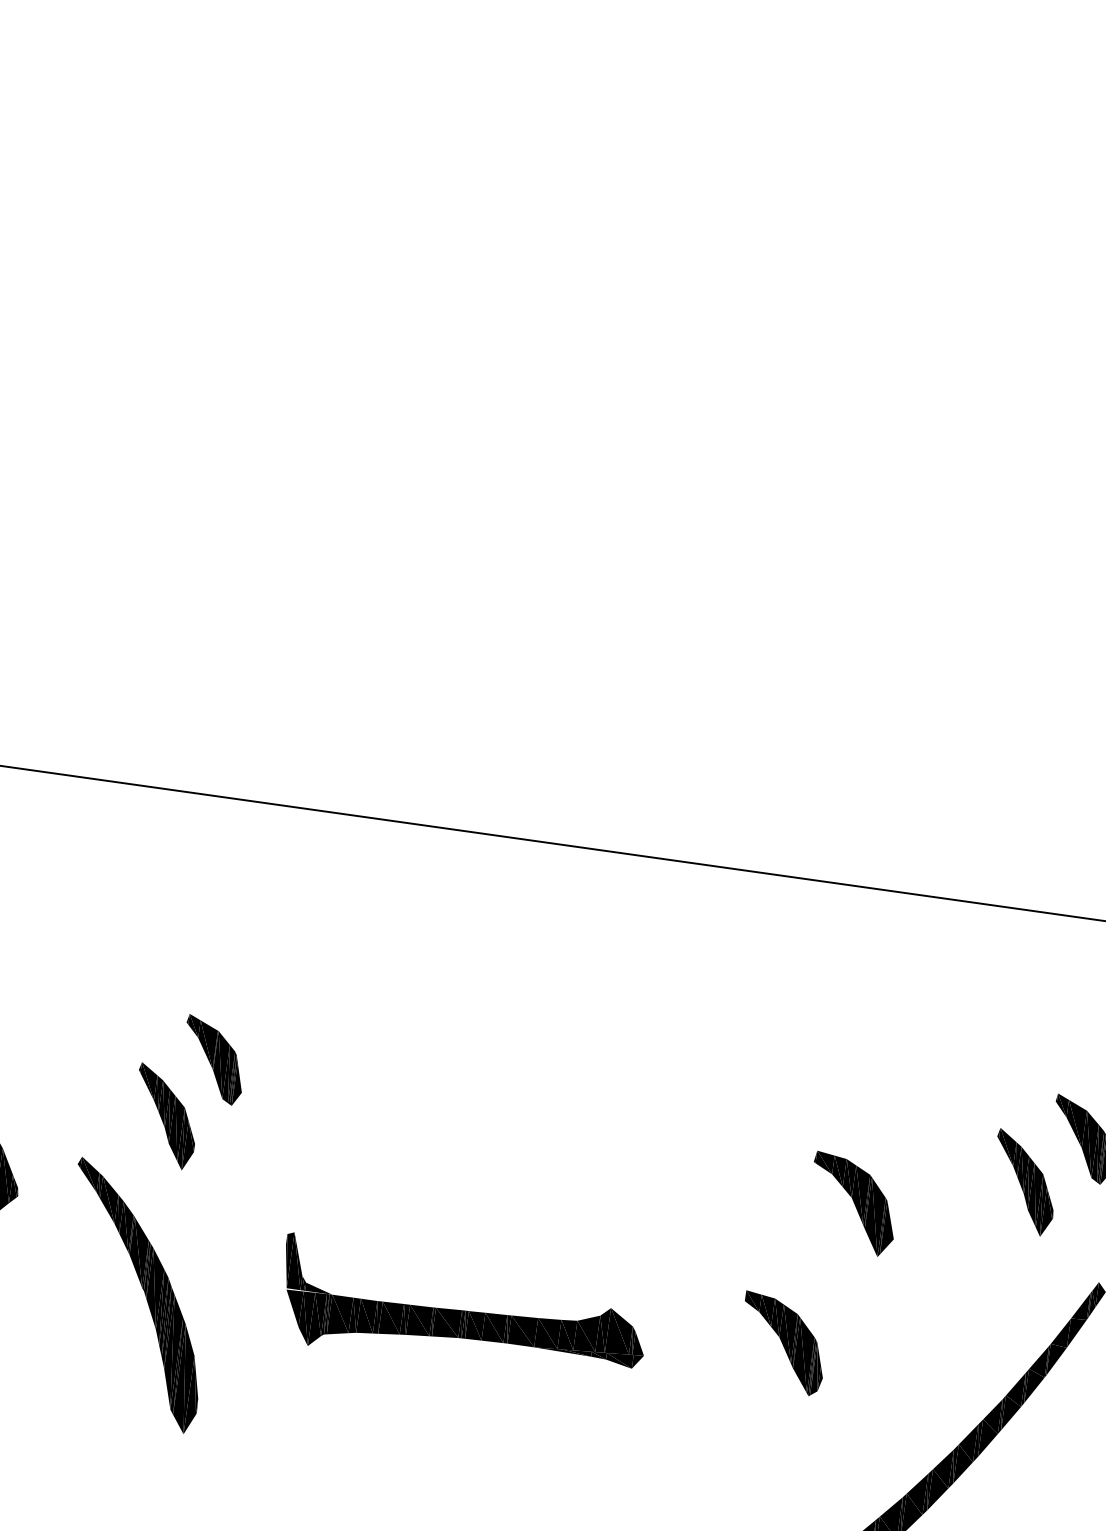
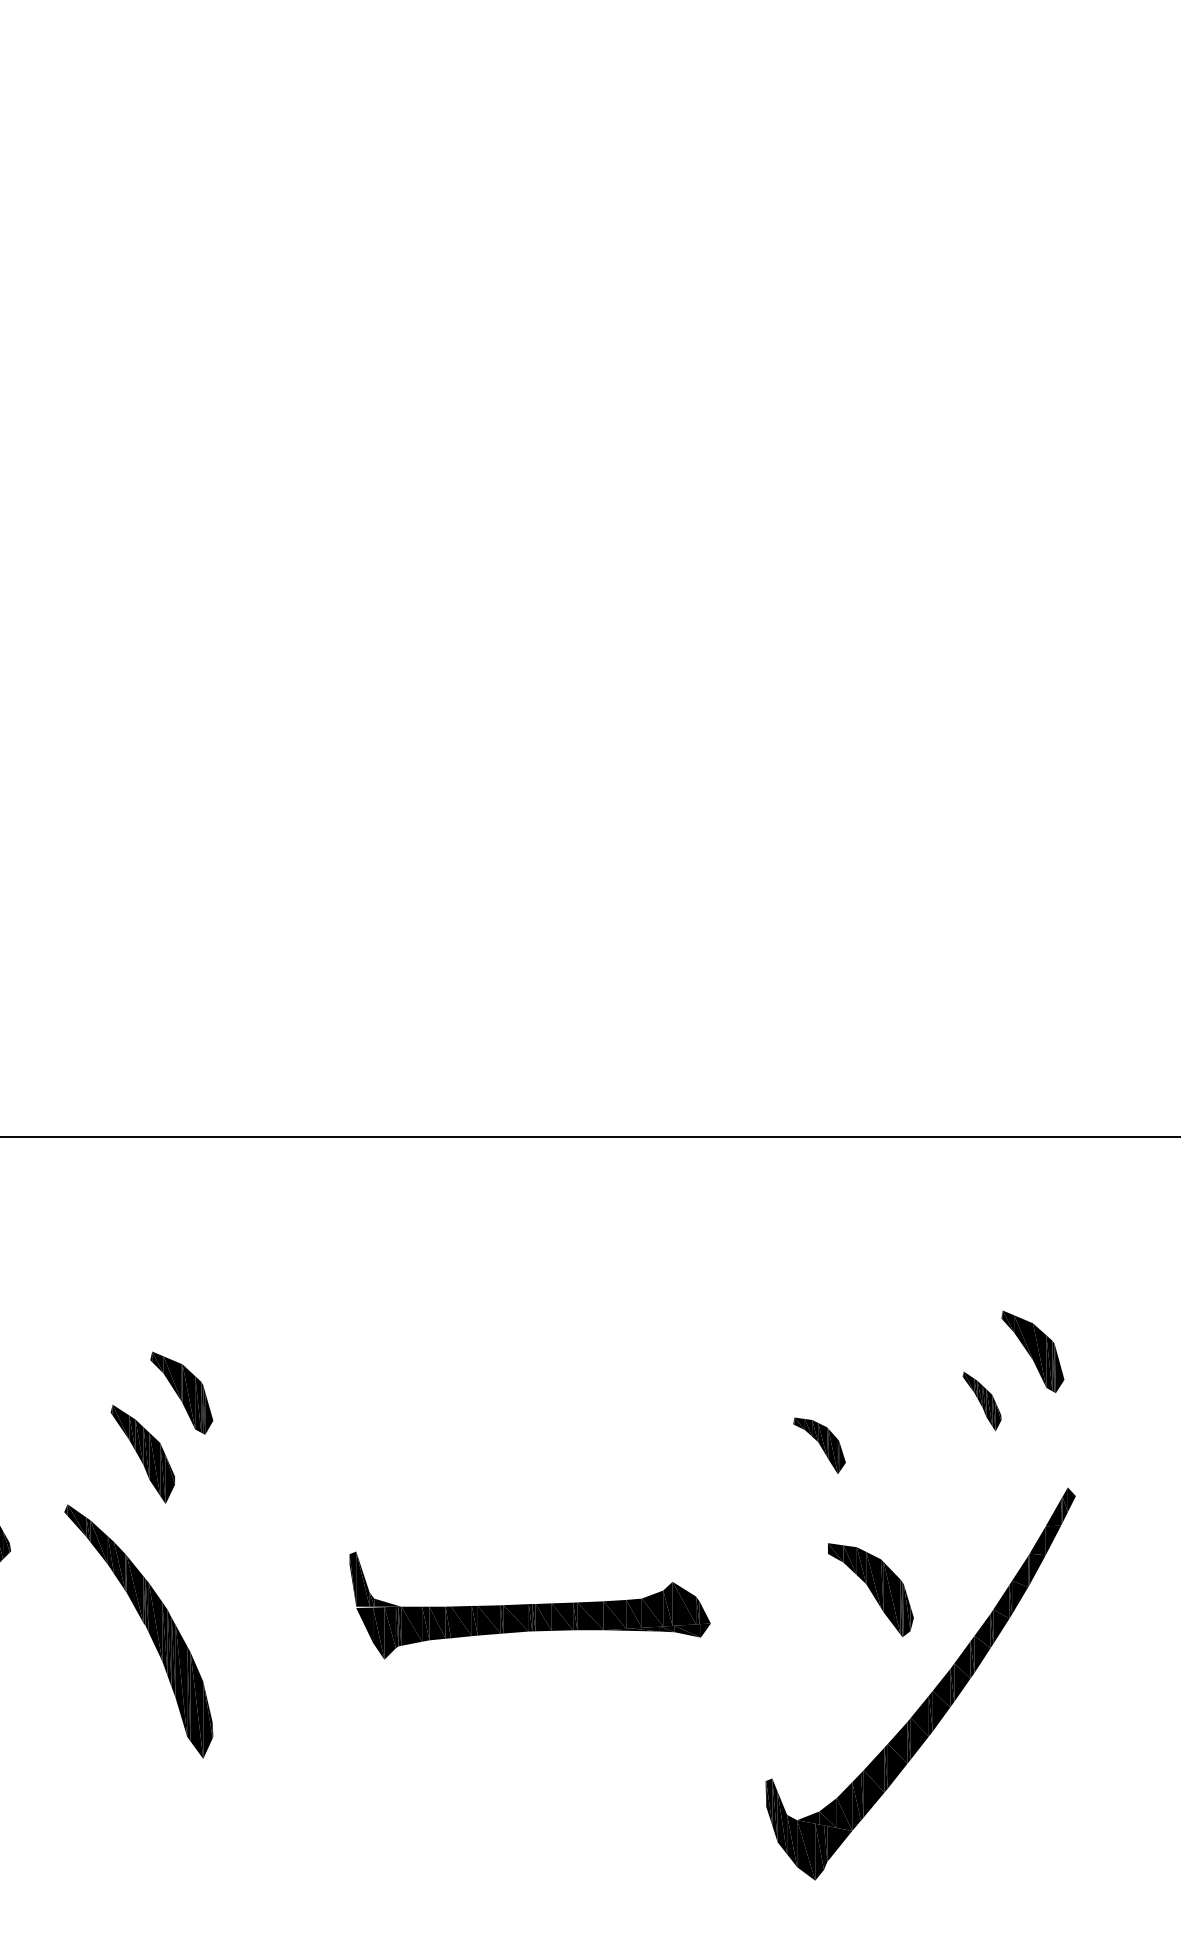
part: (1023, 1182) -> (981, 1401), size x0.6
part: (853, 1204) -> (819, 1445), size x0.6
part: (462, 1311) -> (529, 1605), moved
part: (782, 1344) -> (870, 1590), moved

